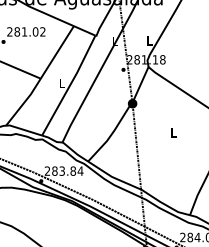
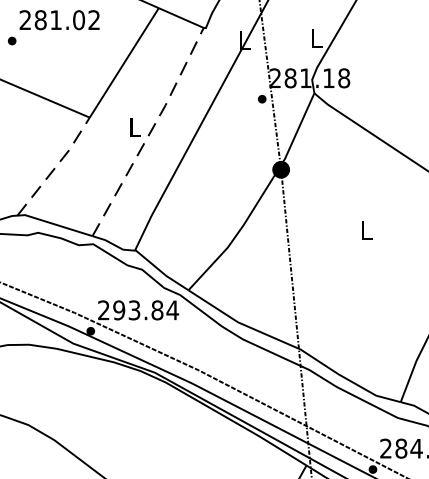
line: (70, 84) -> (151, 129), solid -> dashed
line: (24, 101) -> (55, 165), solid -> dashed
text: (54, 170) -> (118, 308), 283.84 -> 293.84

